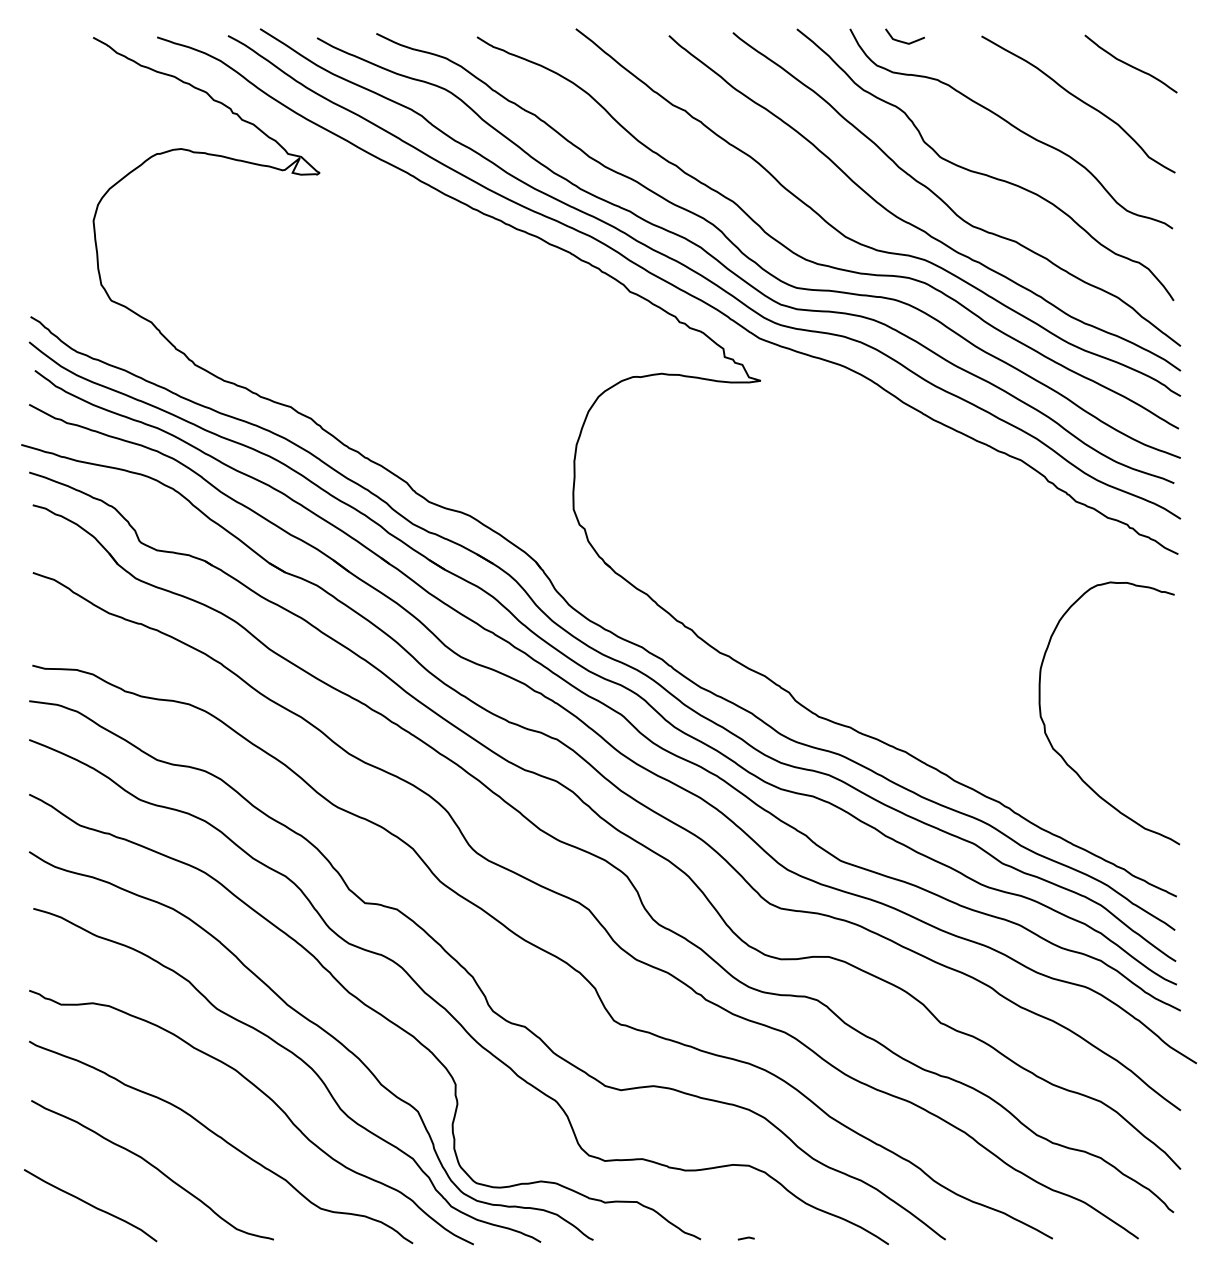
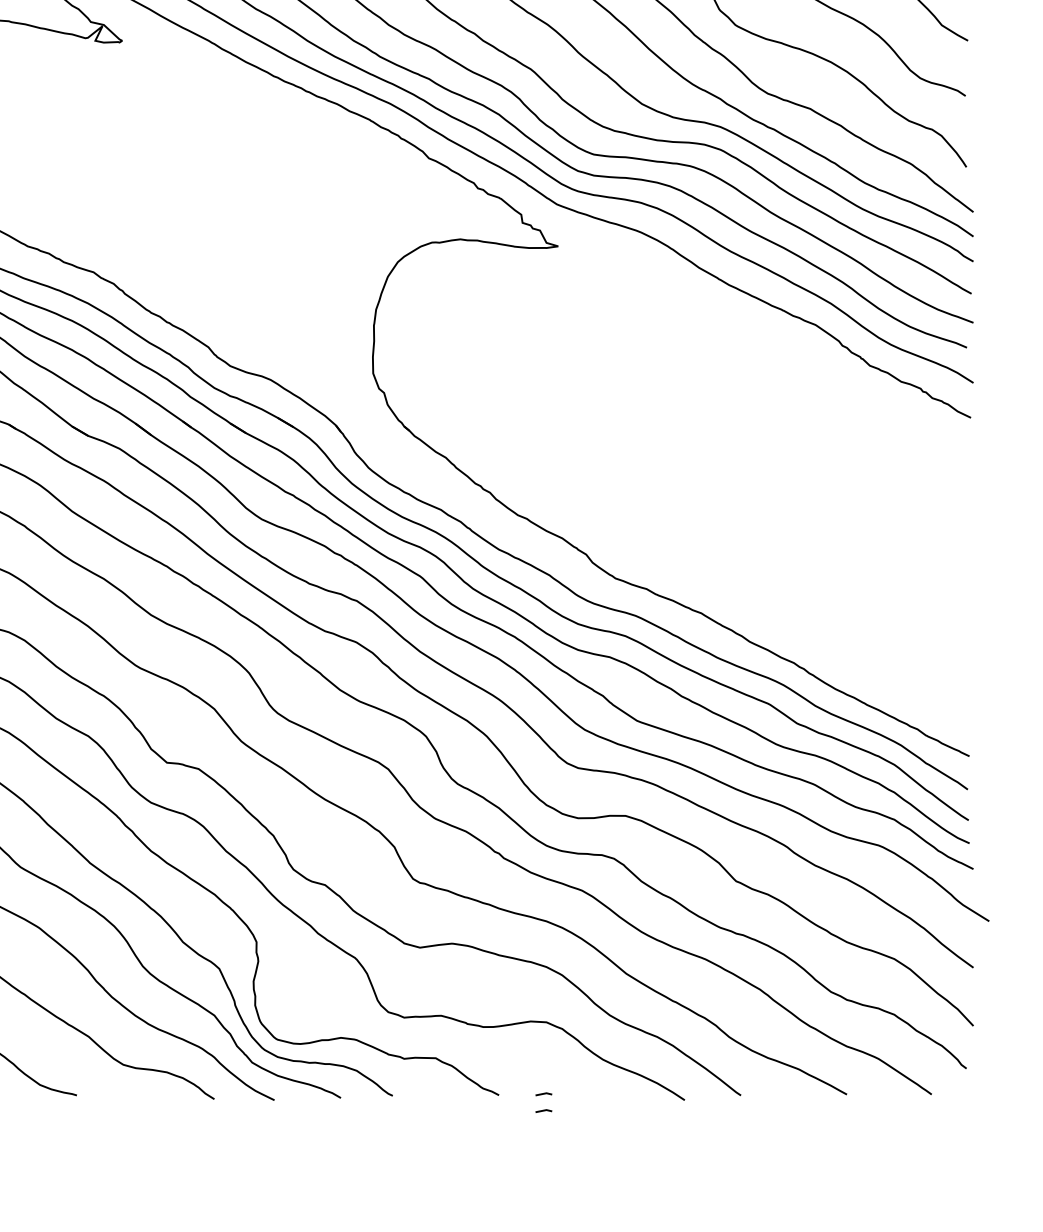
curve: (1064, 758) -> (858, 619), removed
line: (745, 1255) -> (543, 1111), added

